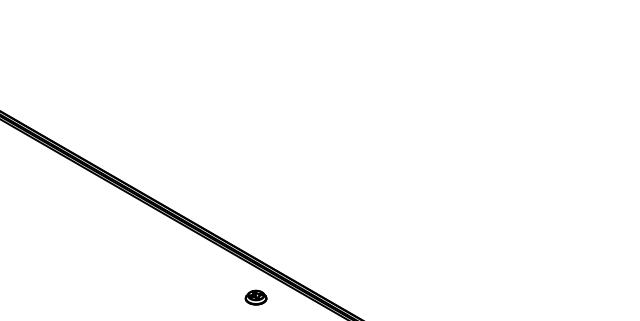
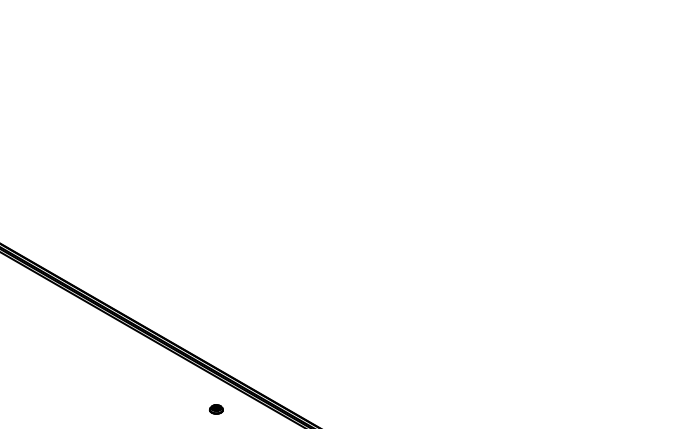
part: (256, 297) -> (216, 409), size x0.6

